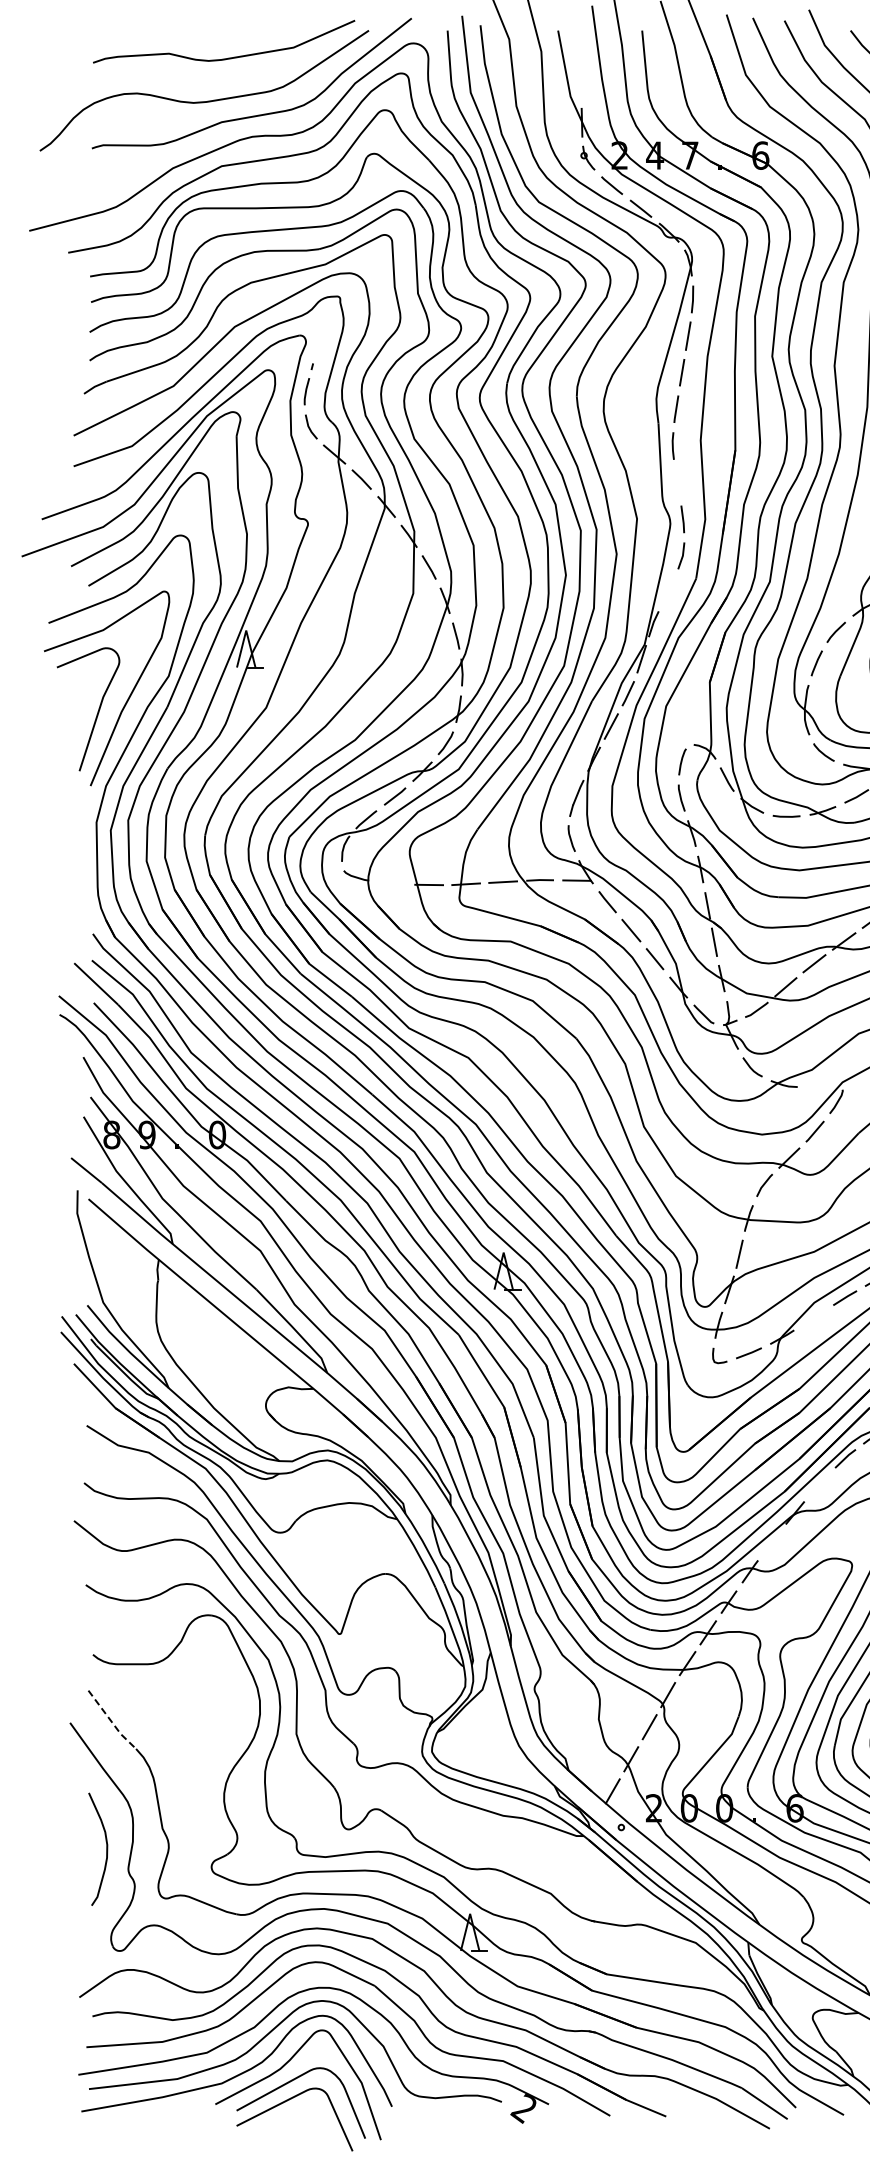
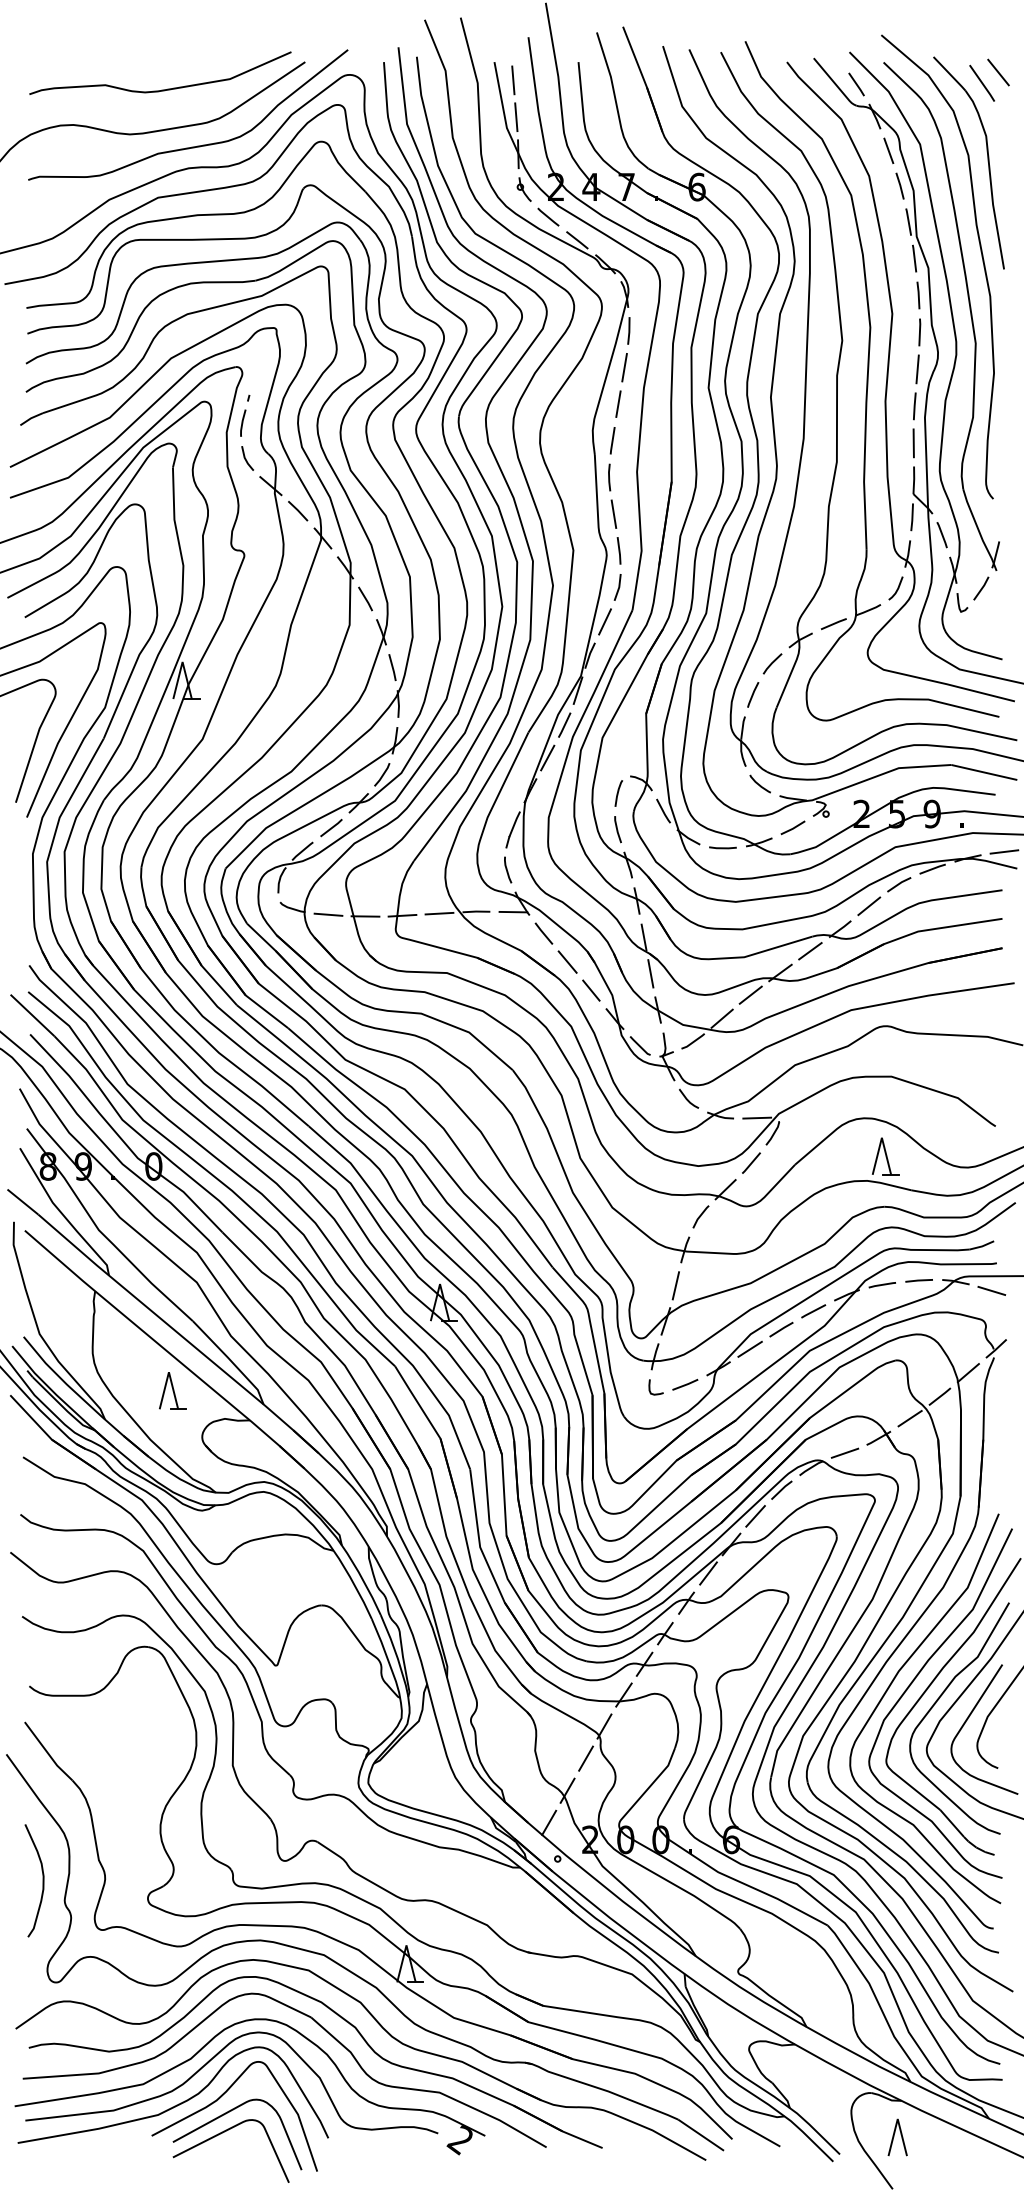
line: (577, 49) -> (513, 80), added
line: (580, 86) -> (516, 117), added
line: (677, 482) -> (613, 513), added
line: (668, 590) -> (604, 621), added
line: (392, 883) -> (328, 914), added
line: (821, 1086) -> (757, 1117), added
line: (813, 1317) -> (749, 1348), added
part: (236, 1359) -> (172, 1390), added
line: (819, 1485) -> (755, 1516), added
line: (772, 1542) -> (708, 1573), added
line: (111, 1721) -> (47, 1752), dashed -> solid

